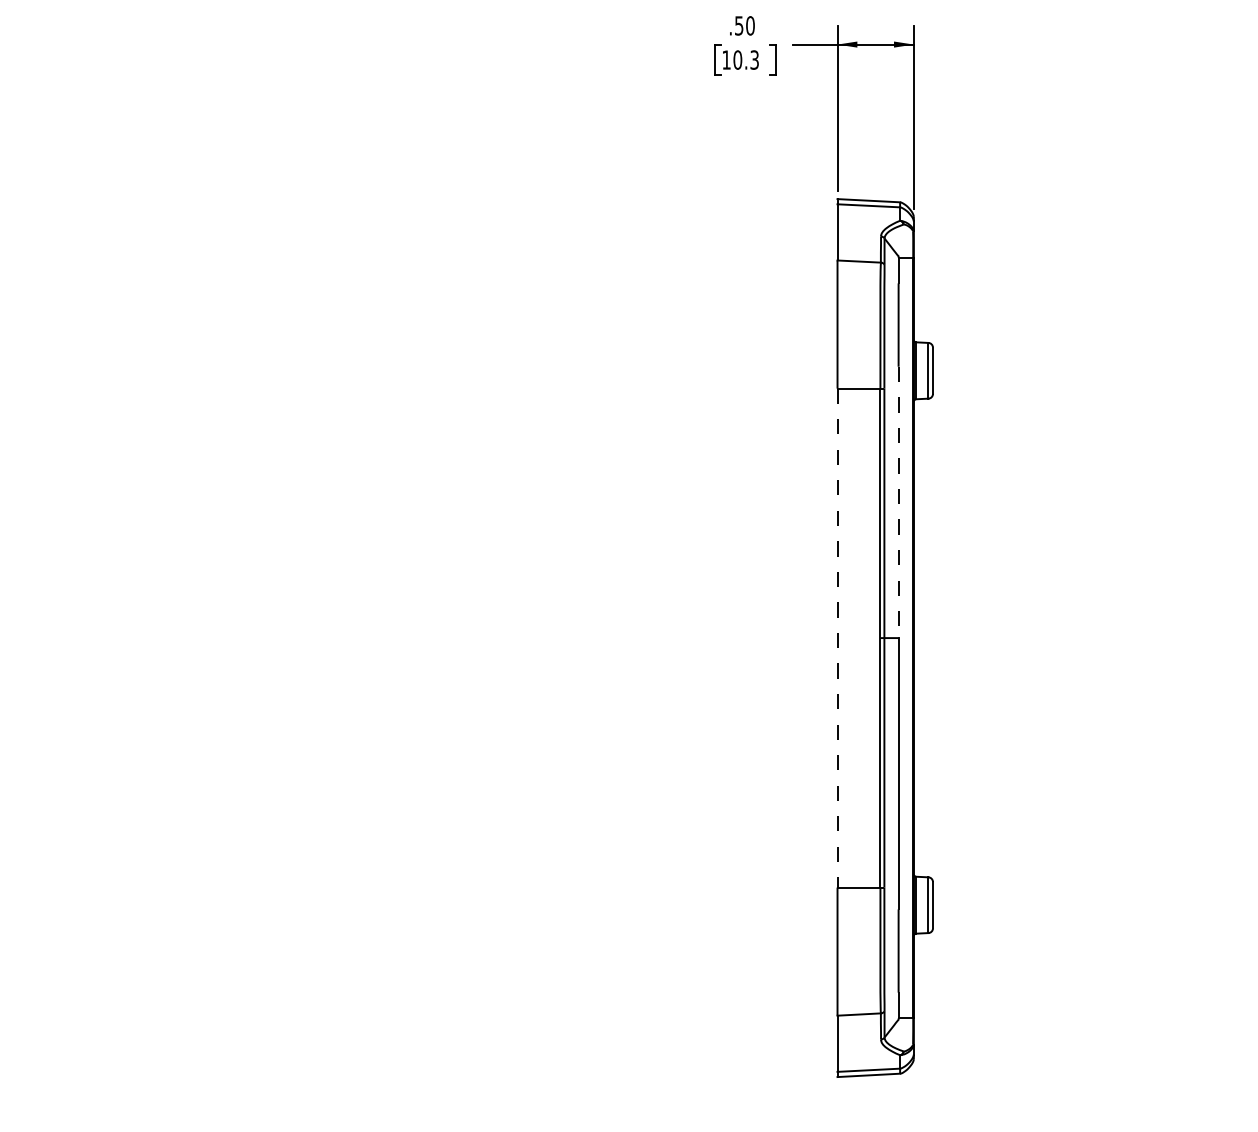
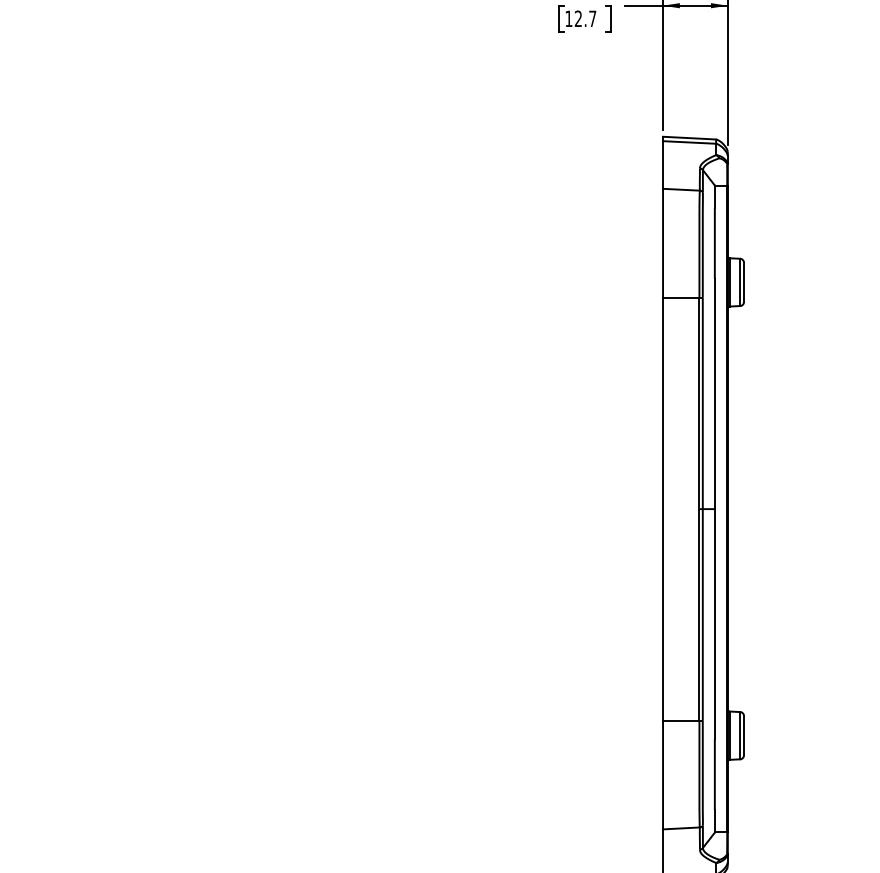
text: (745, 59) -> (584, 18), 10.3 -> 12.7
line: (898, 502) -> (714, 394), dashed -> solid
line: (837, 638) -> (663, 509), dashed -> solid

